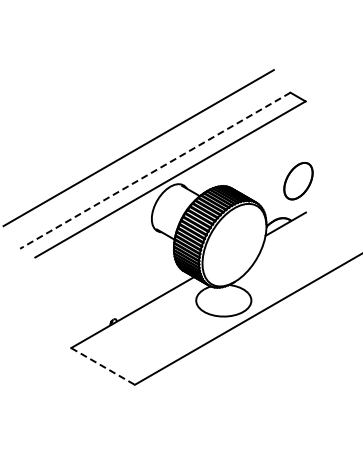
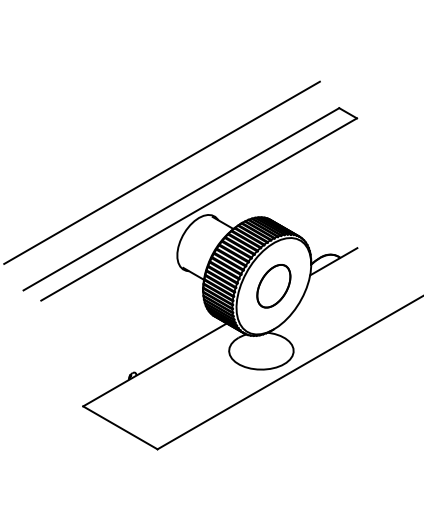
line: (154, 170) -> (180, 199), dashed -> solid
part: (298, 181) -> (273, 286), moved
line: (103, 366) -> (120, 427), dashed -> solid

